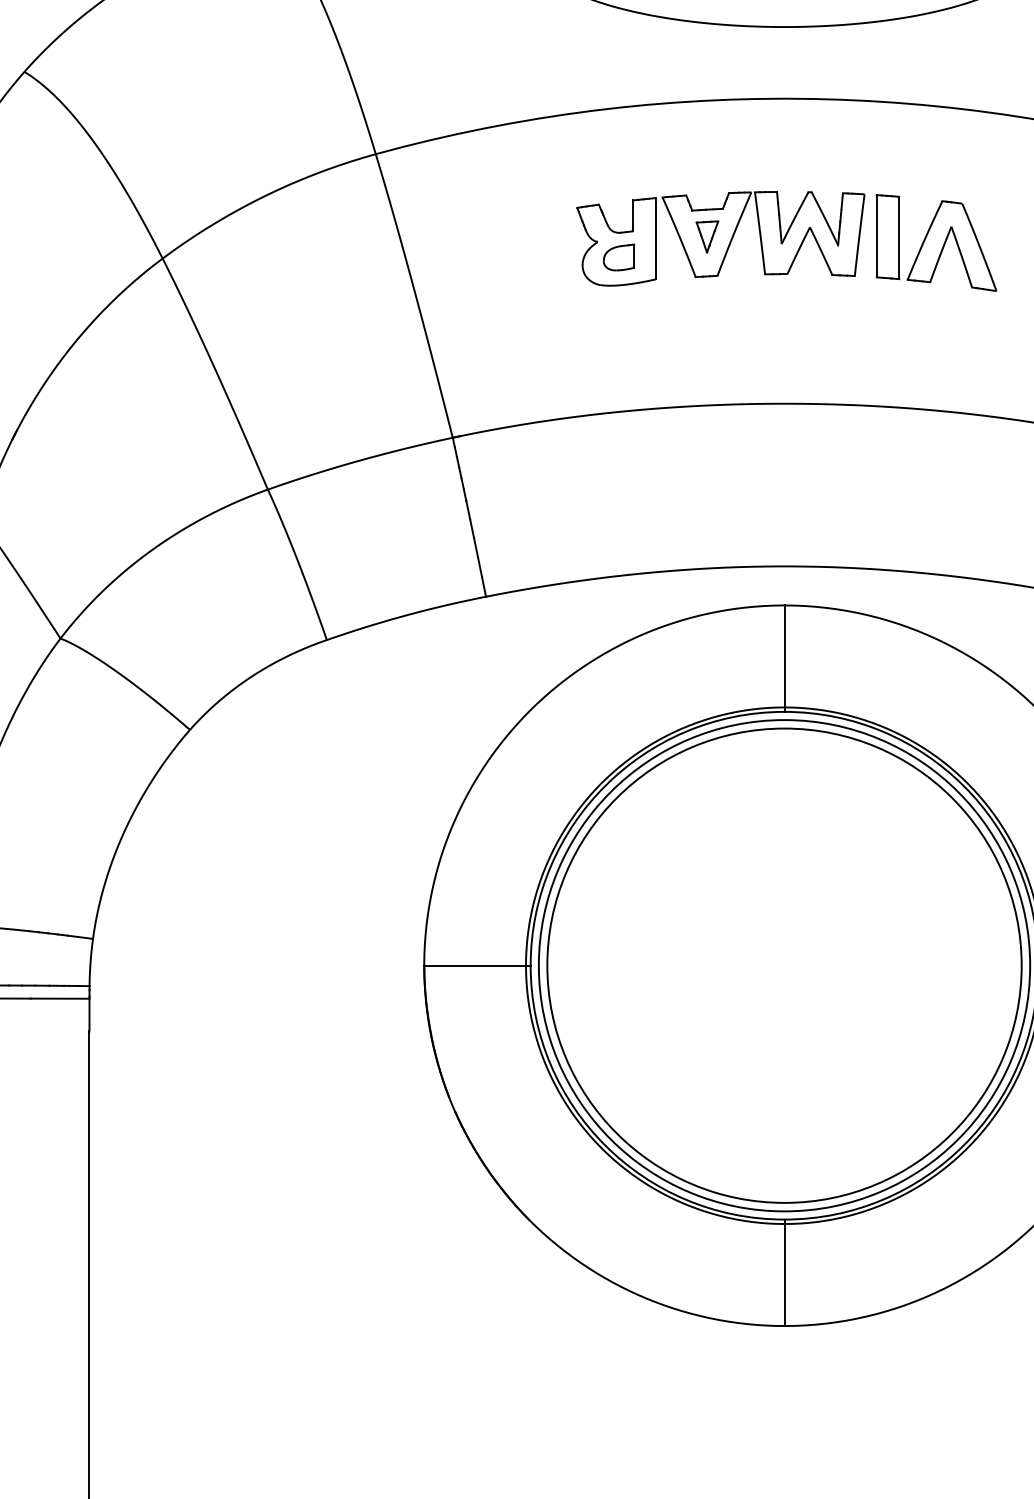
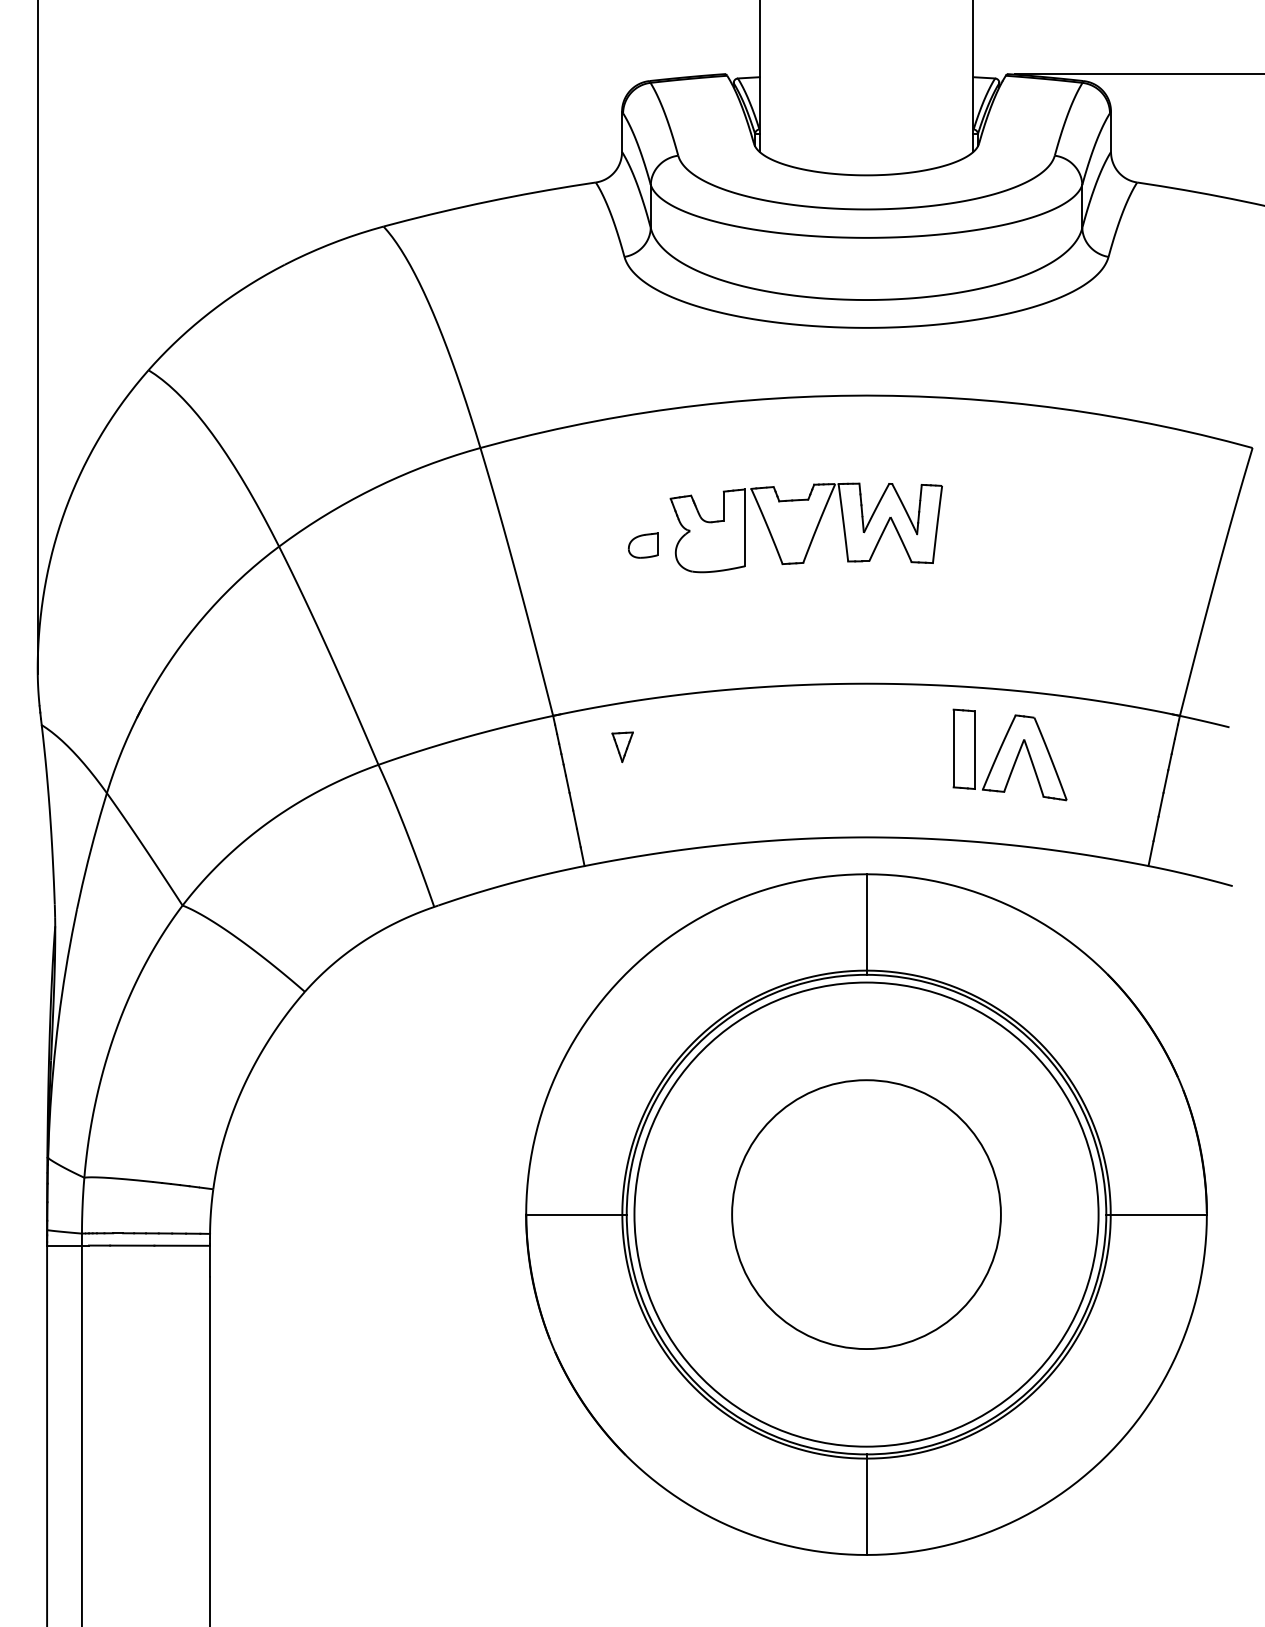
part: (707, 236) -> (622, 746), moved
part: (935, 242) -> (1009, 754), moved
part: (619, 257) -> (643, 545), moved
circle: (784, 965) -> (866, 1214), size x0.6

